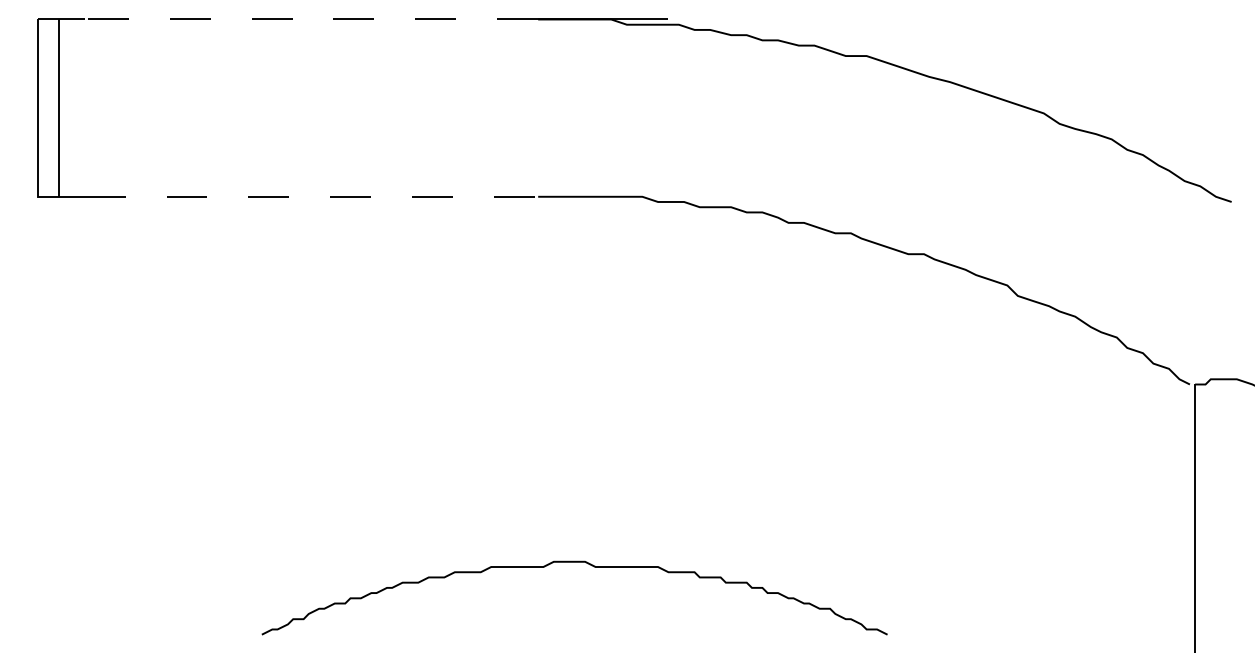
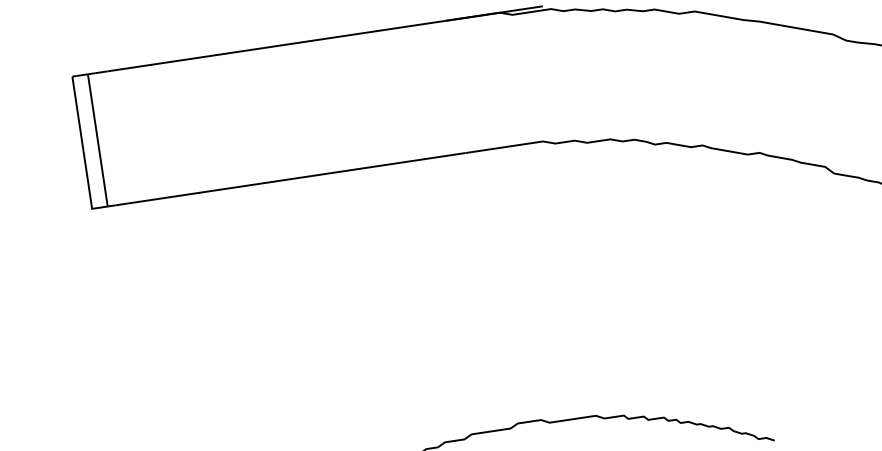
line: (311, 19) -> (276, 46), dashed -> solid
line: (311, 196) -> (296, 178), dashed -> solid

